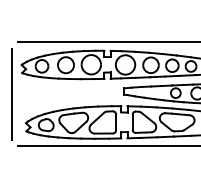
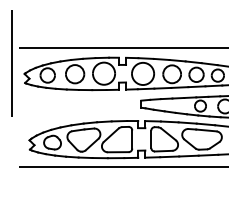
line: (11, 94) -> (11, 63), moved

